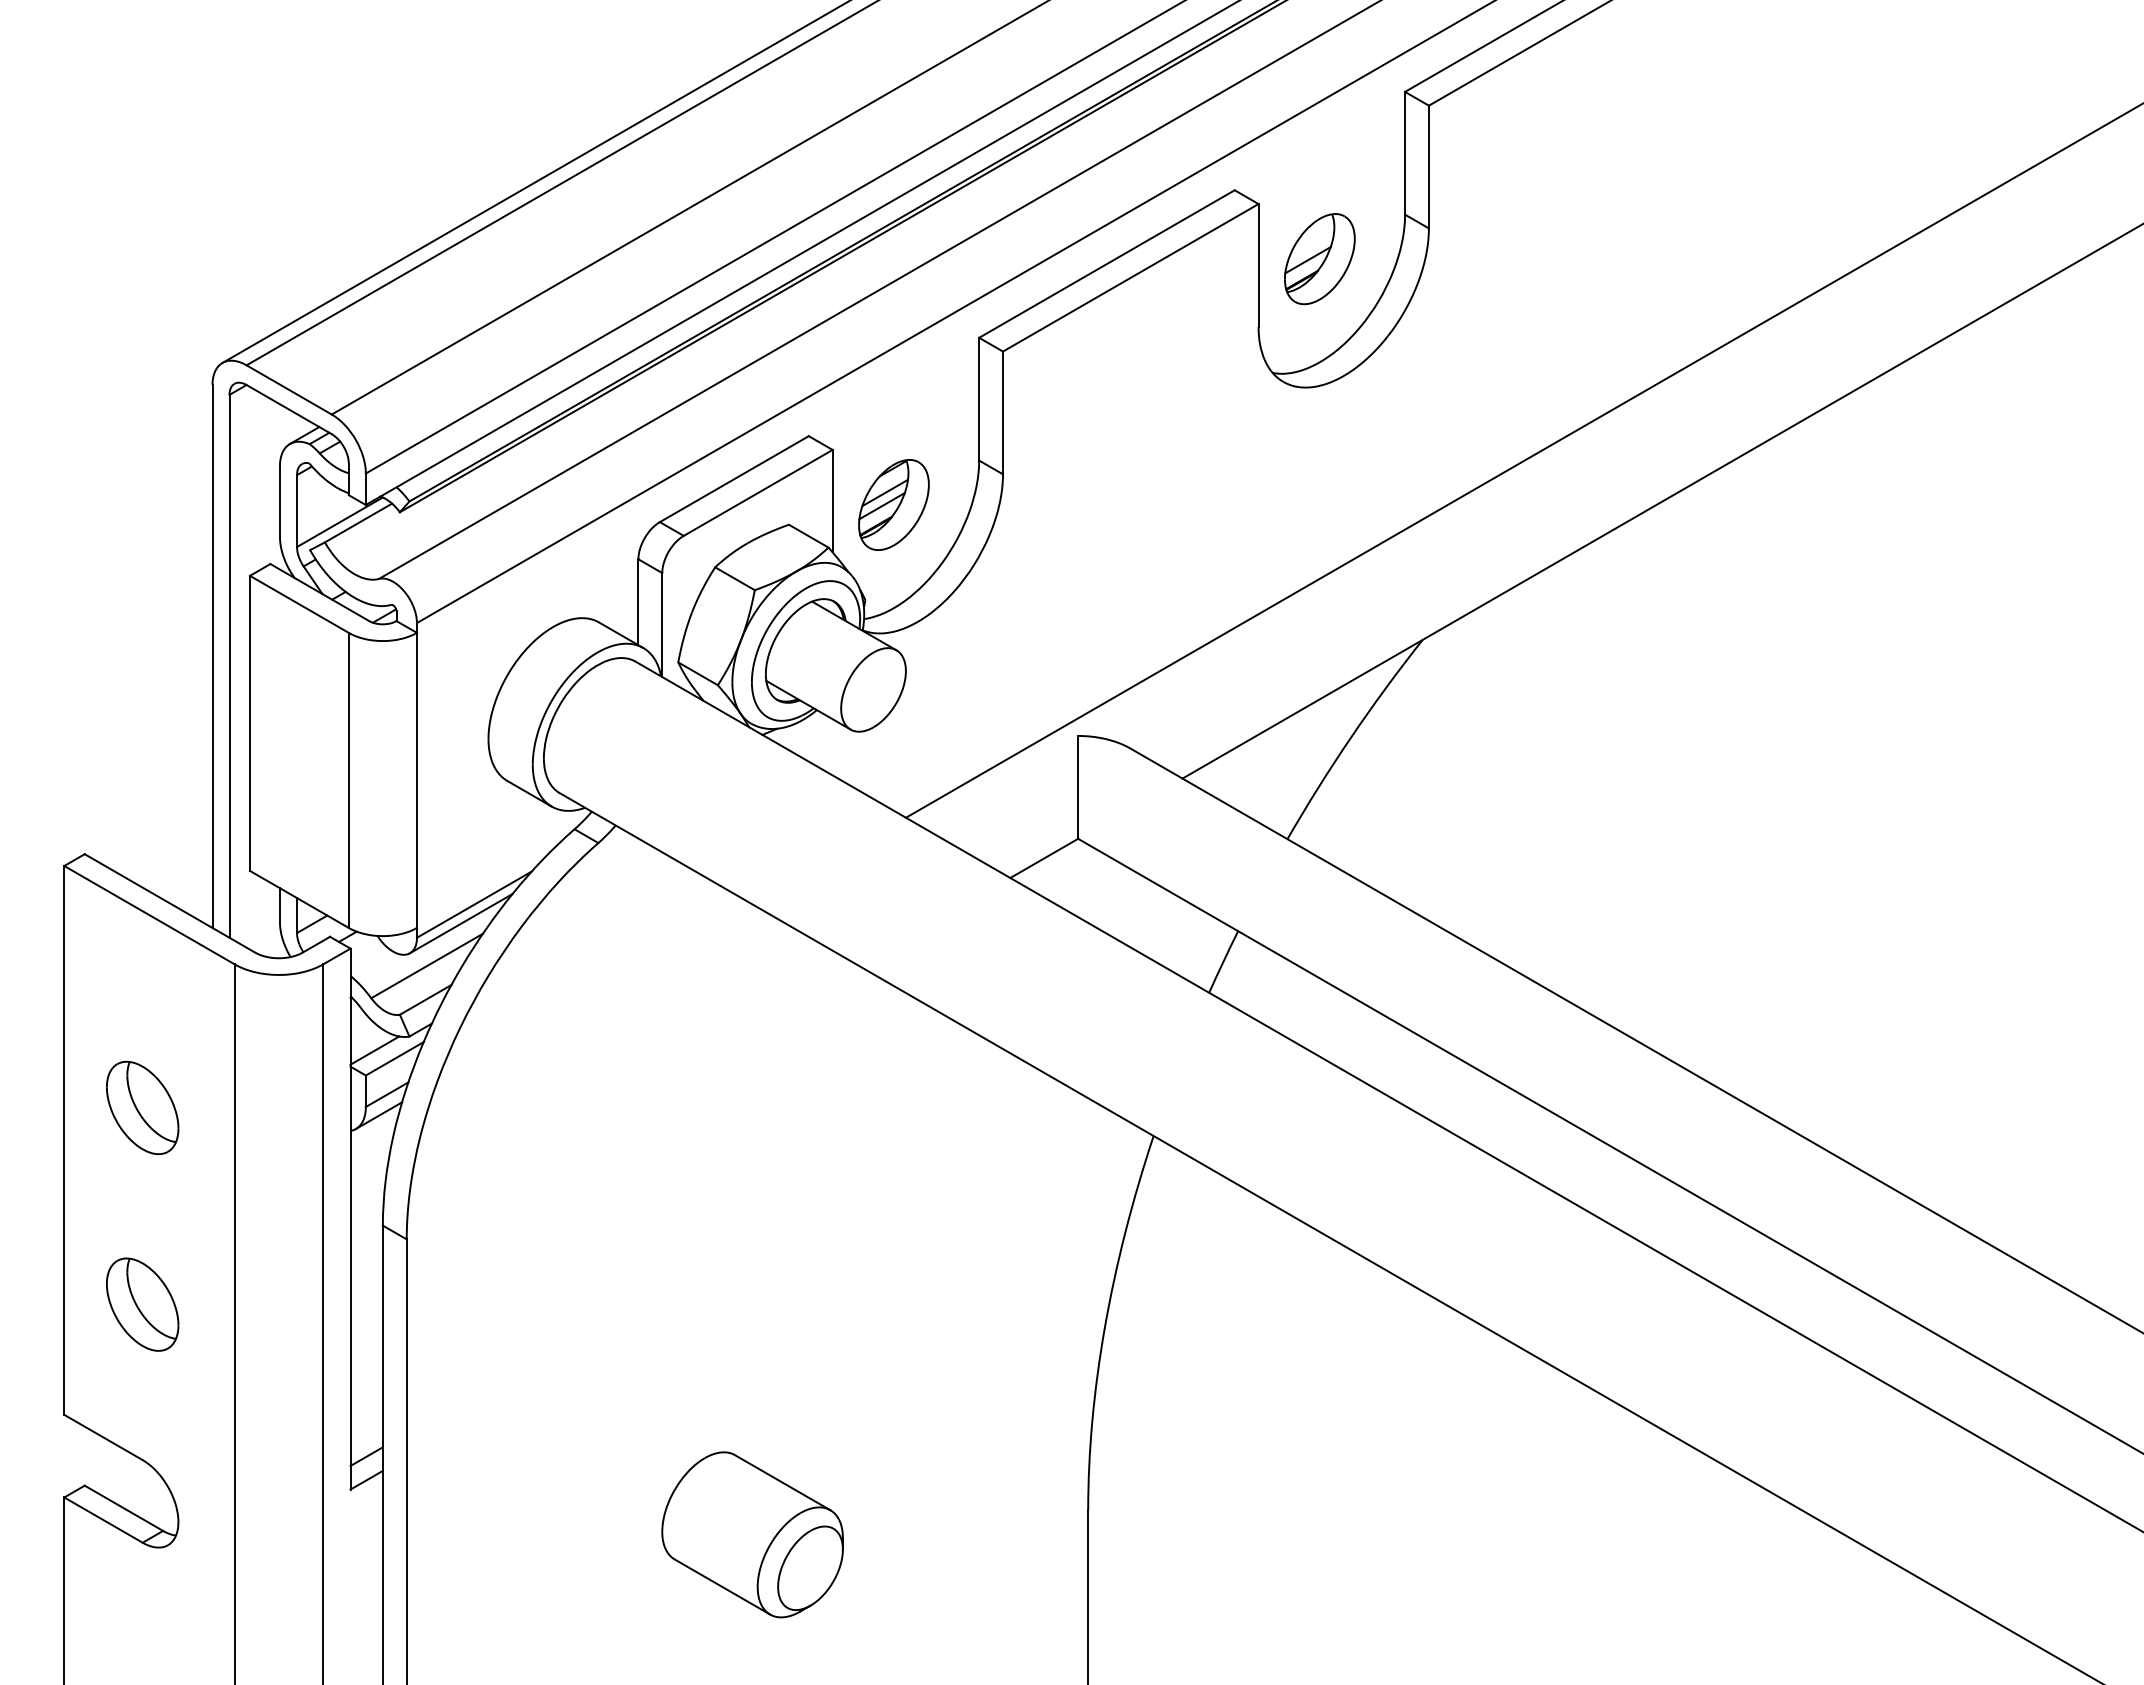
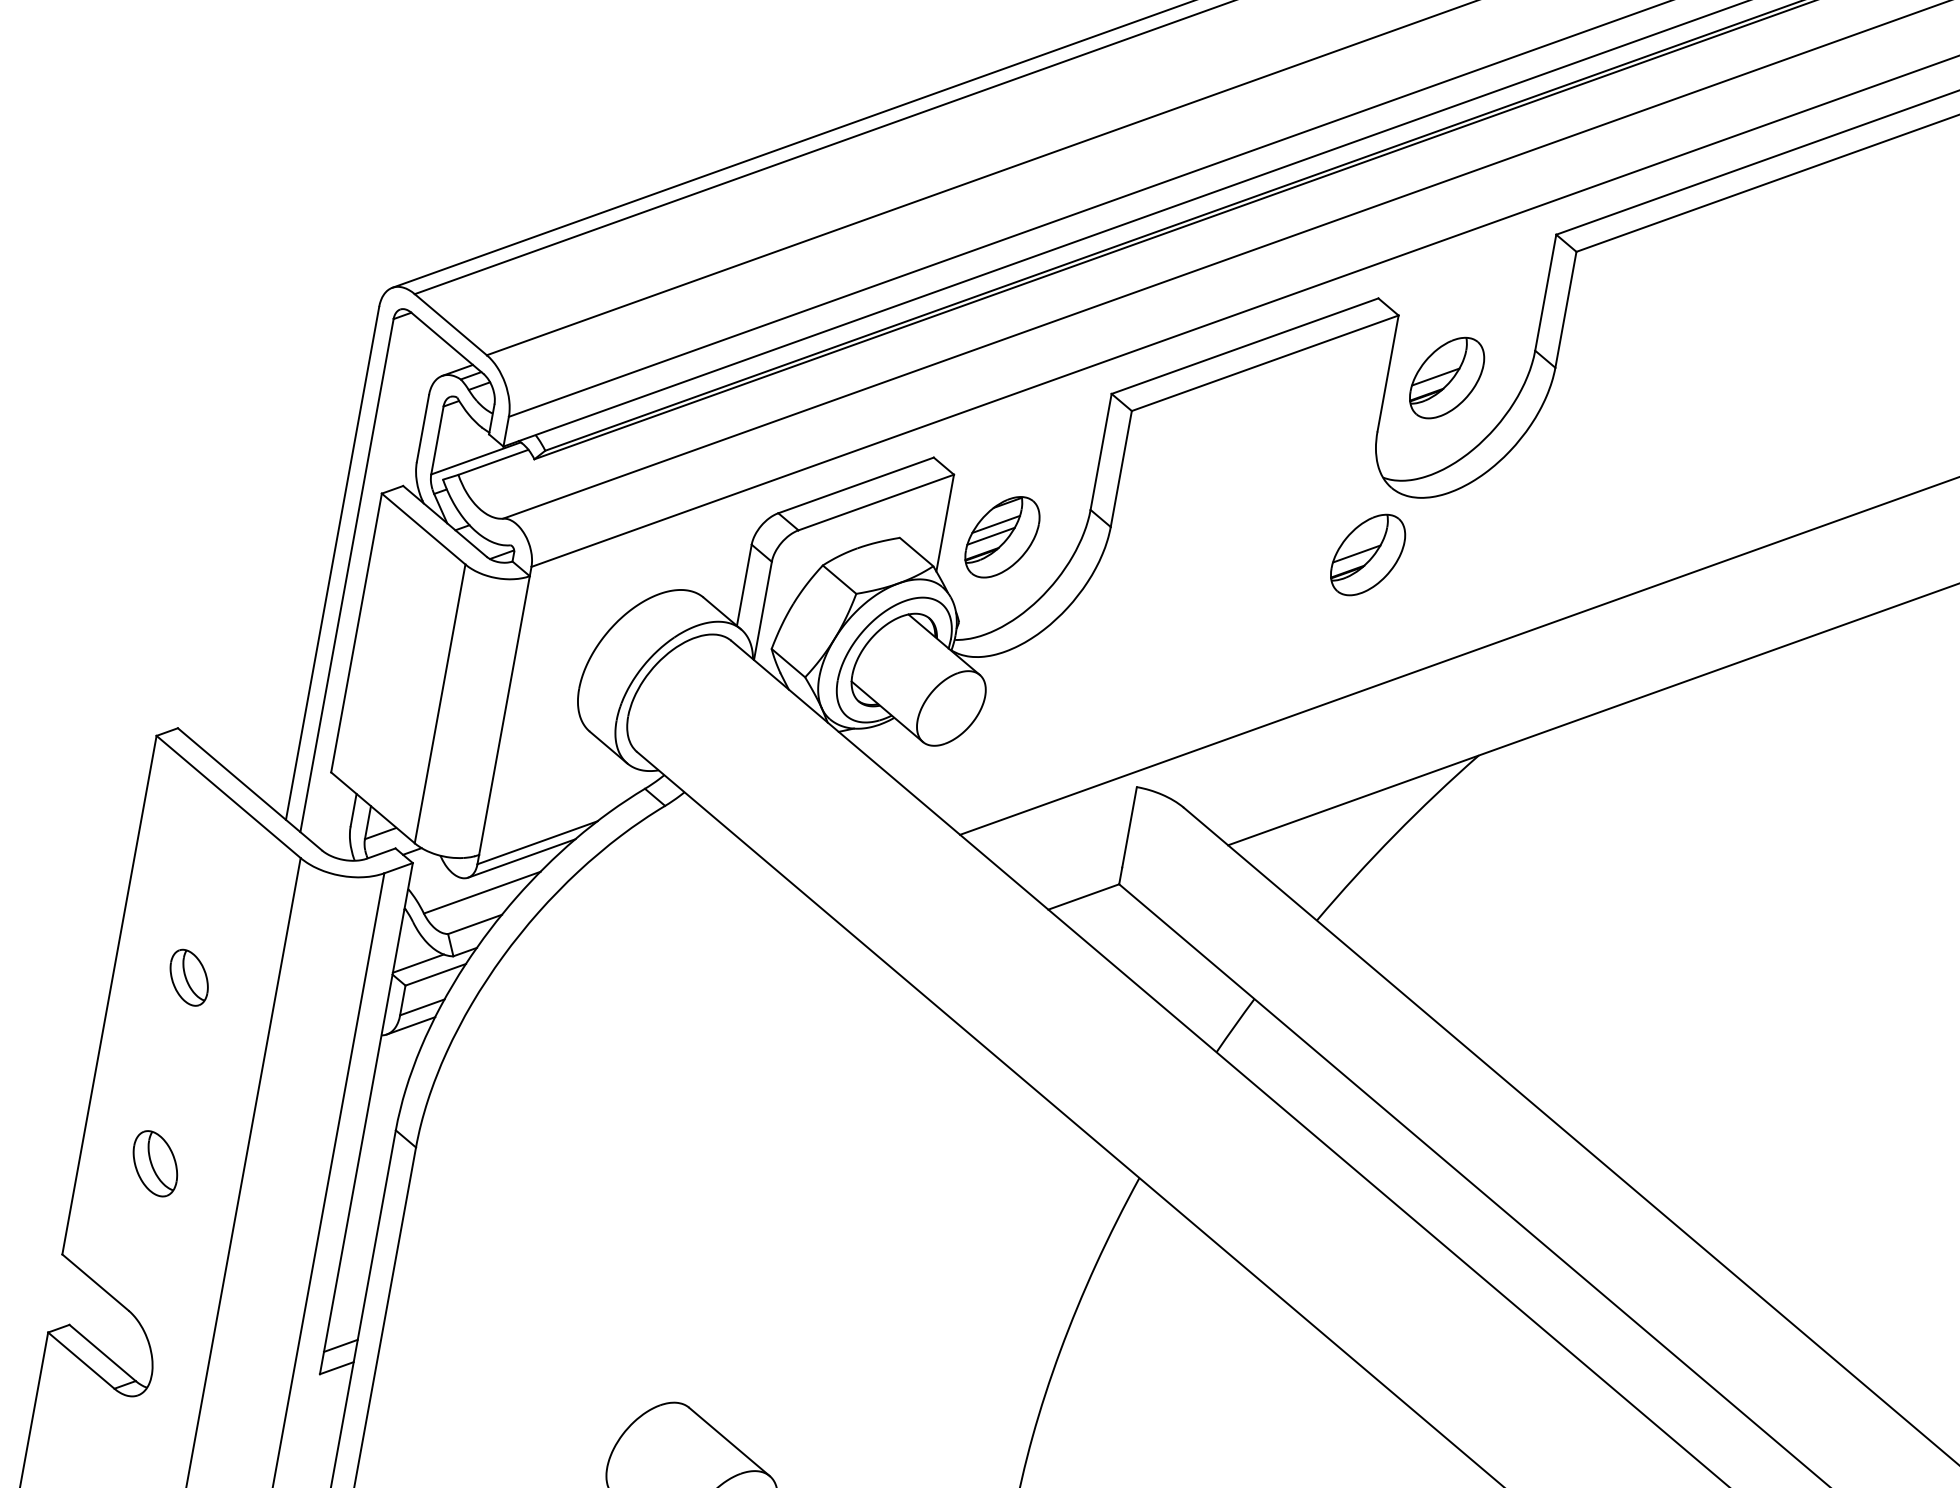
part: (1271, 455) -> (1367, 555), added
part: (142, 1107) -> (189, 977), size x0.6
part: (142, 1304) -> (155, 1163), size x0.7

